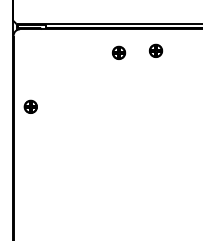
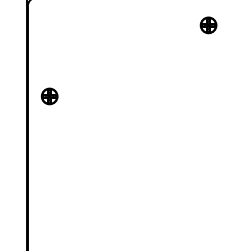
part: (119, 52) -> (162, 27), removed

